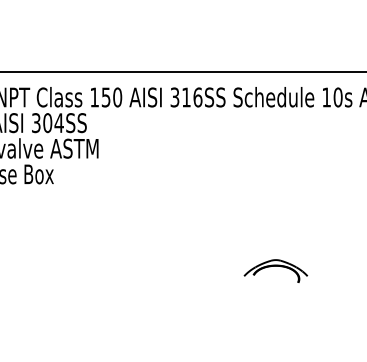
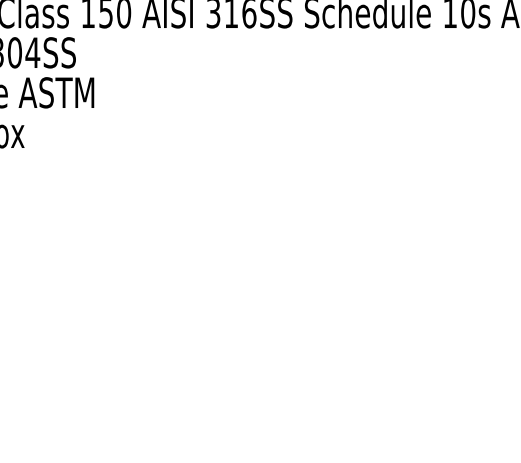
part: (275, 270) -> (370, 282), removed

